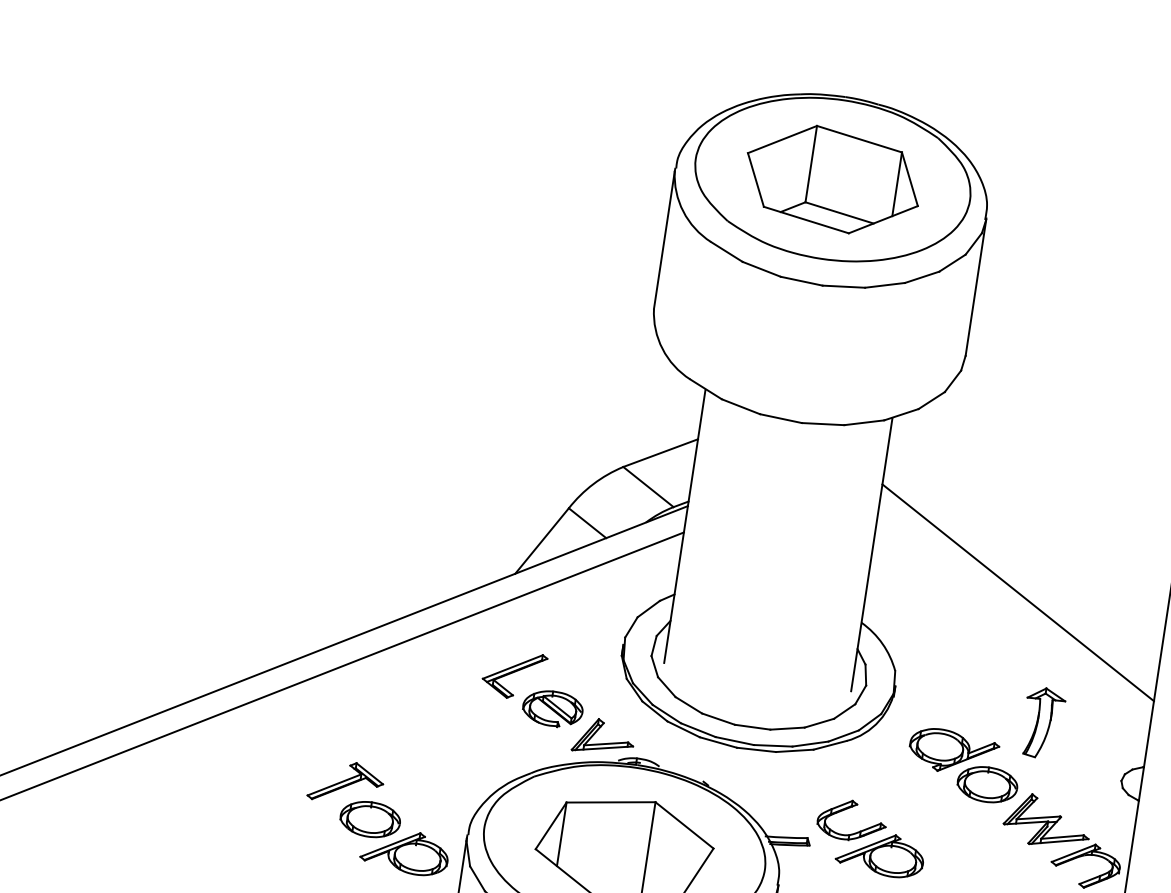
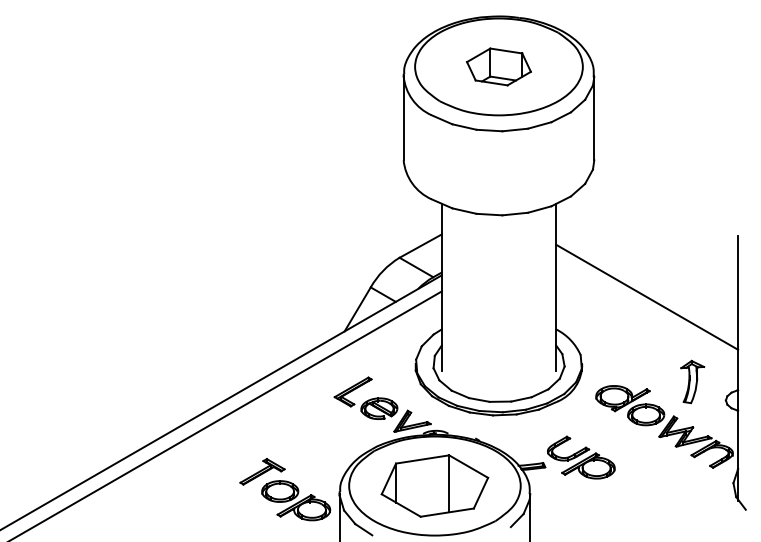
part: (832, 178) -> (498, 66), size x0.6
part: (1042, 722) -> (692, 381), moved

